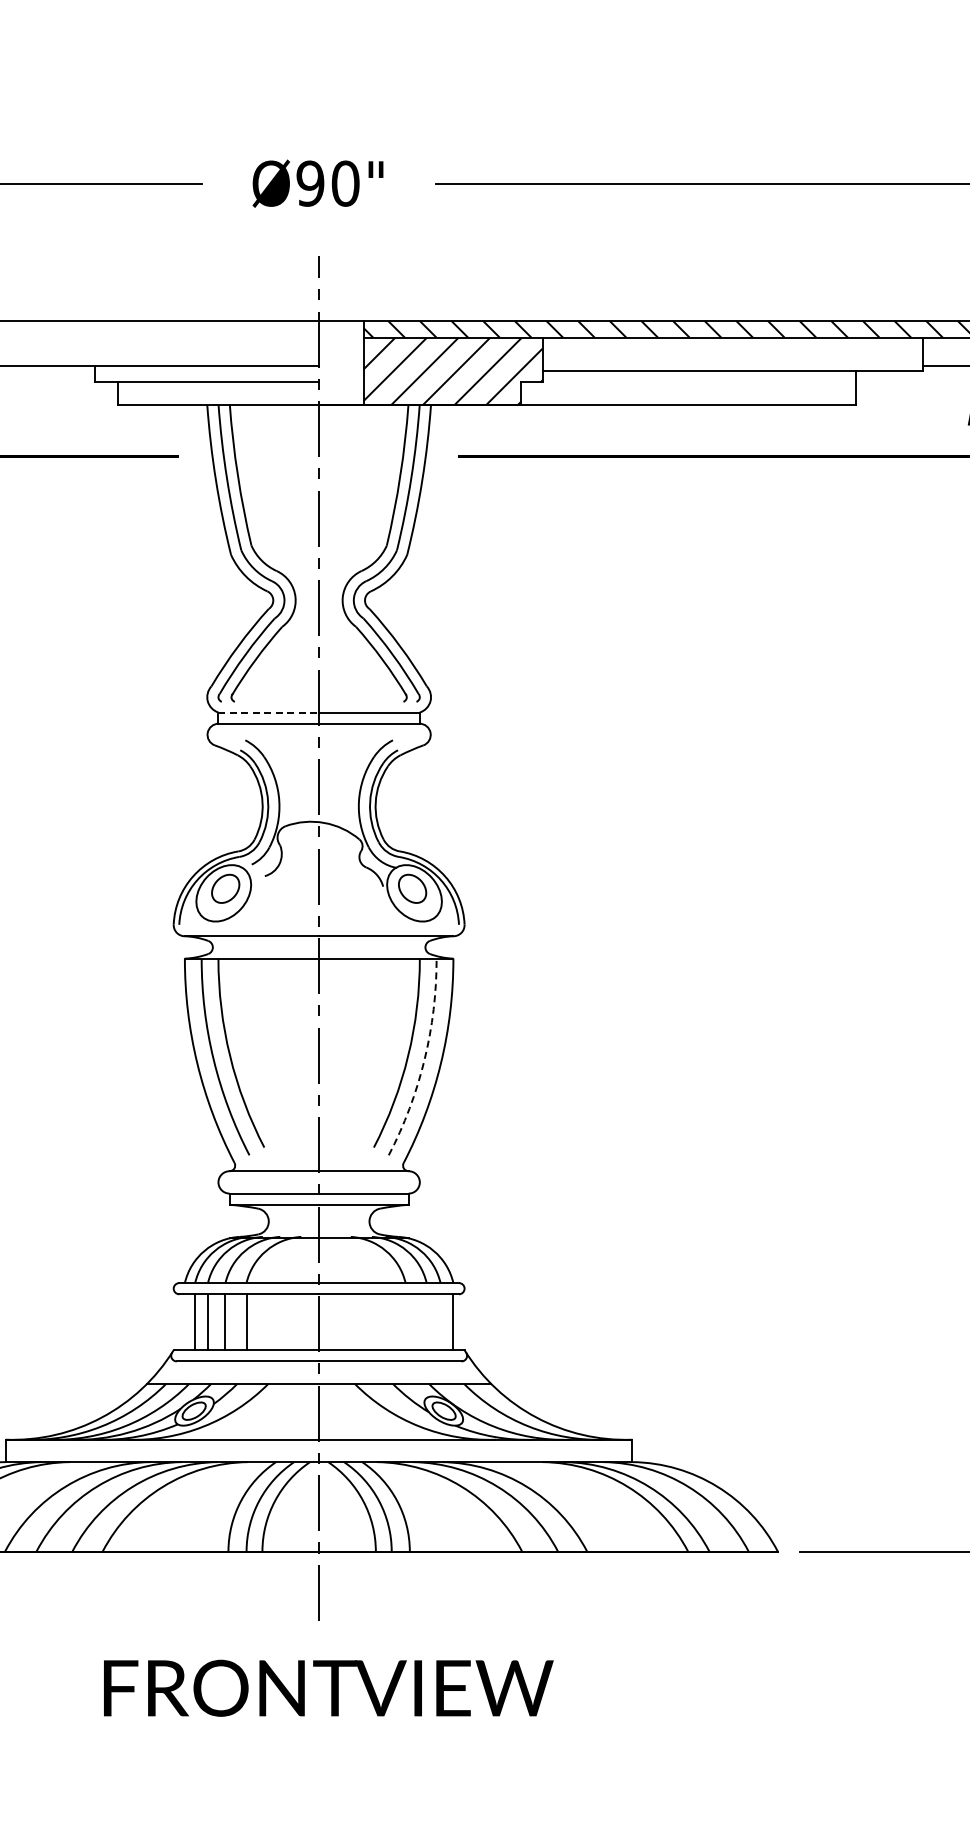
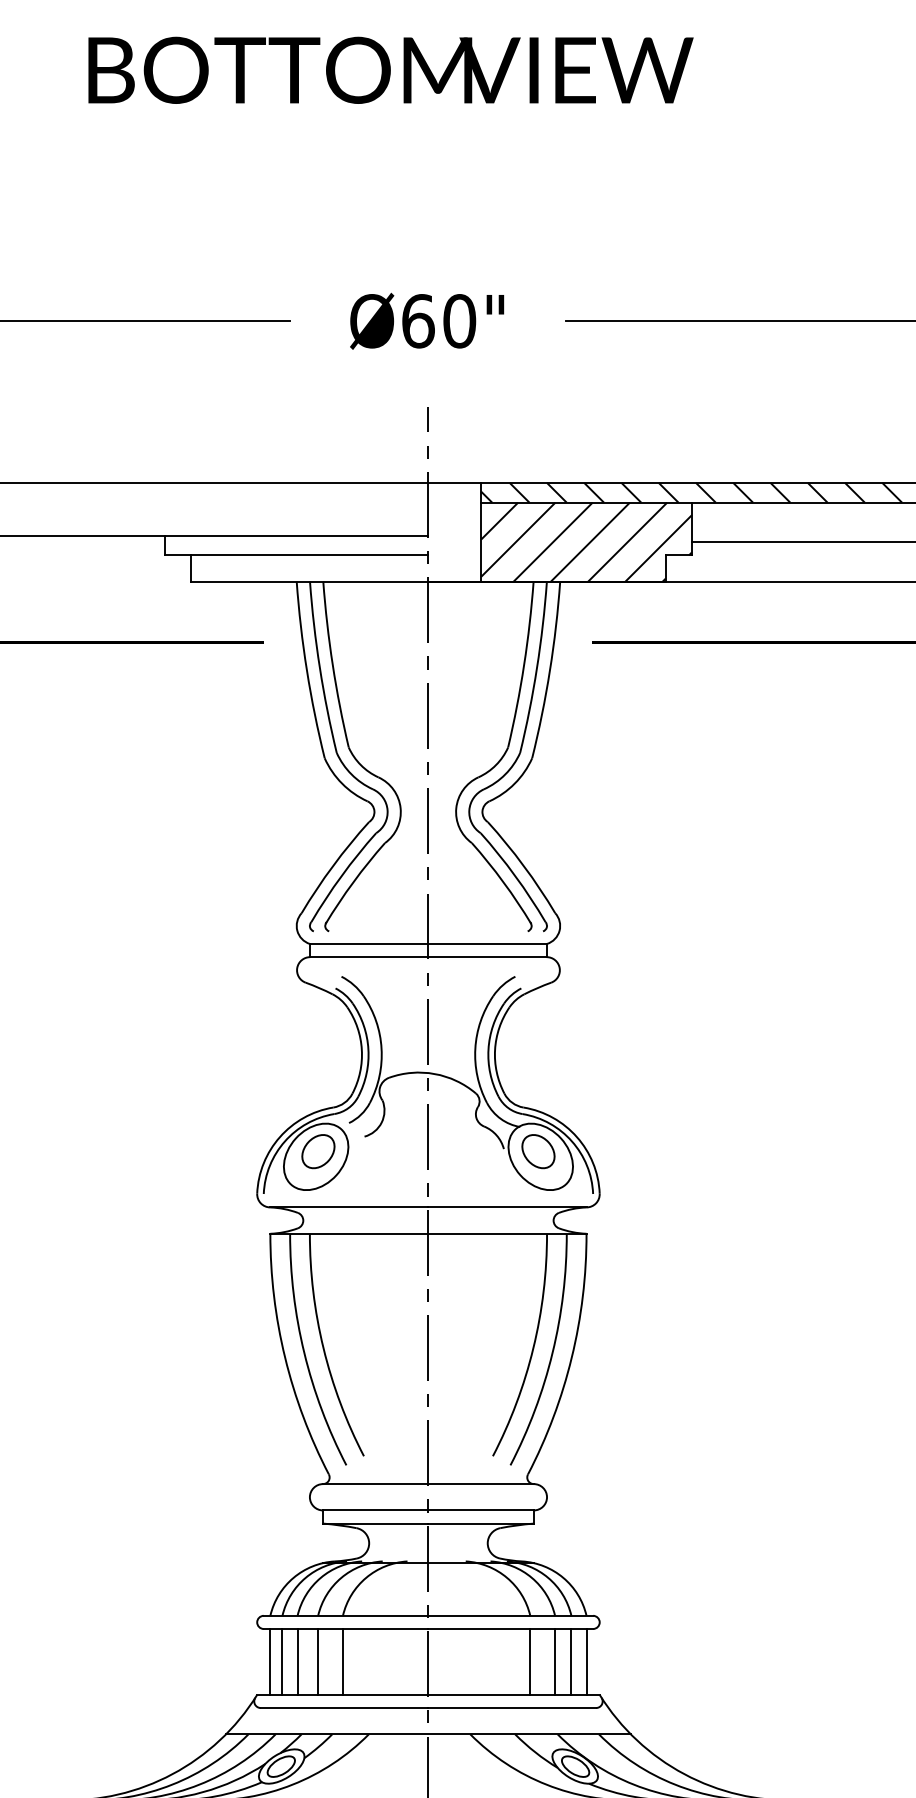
text: (310, 183) -> (418, 321), Ø90" -> Ø60"
line: (269, 712) -> (369, 943), dashed -> solid
arc: (424, 1059) -> (552, 1352), dashed -> solid
line: (184, 1322) -> (269, 1662), added
line: (405, 1322) -> (530, 1662), added
line: (426, 1322) -> (554, 1662), added
line: (440, 1322) -> (571, 1662), added

